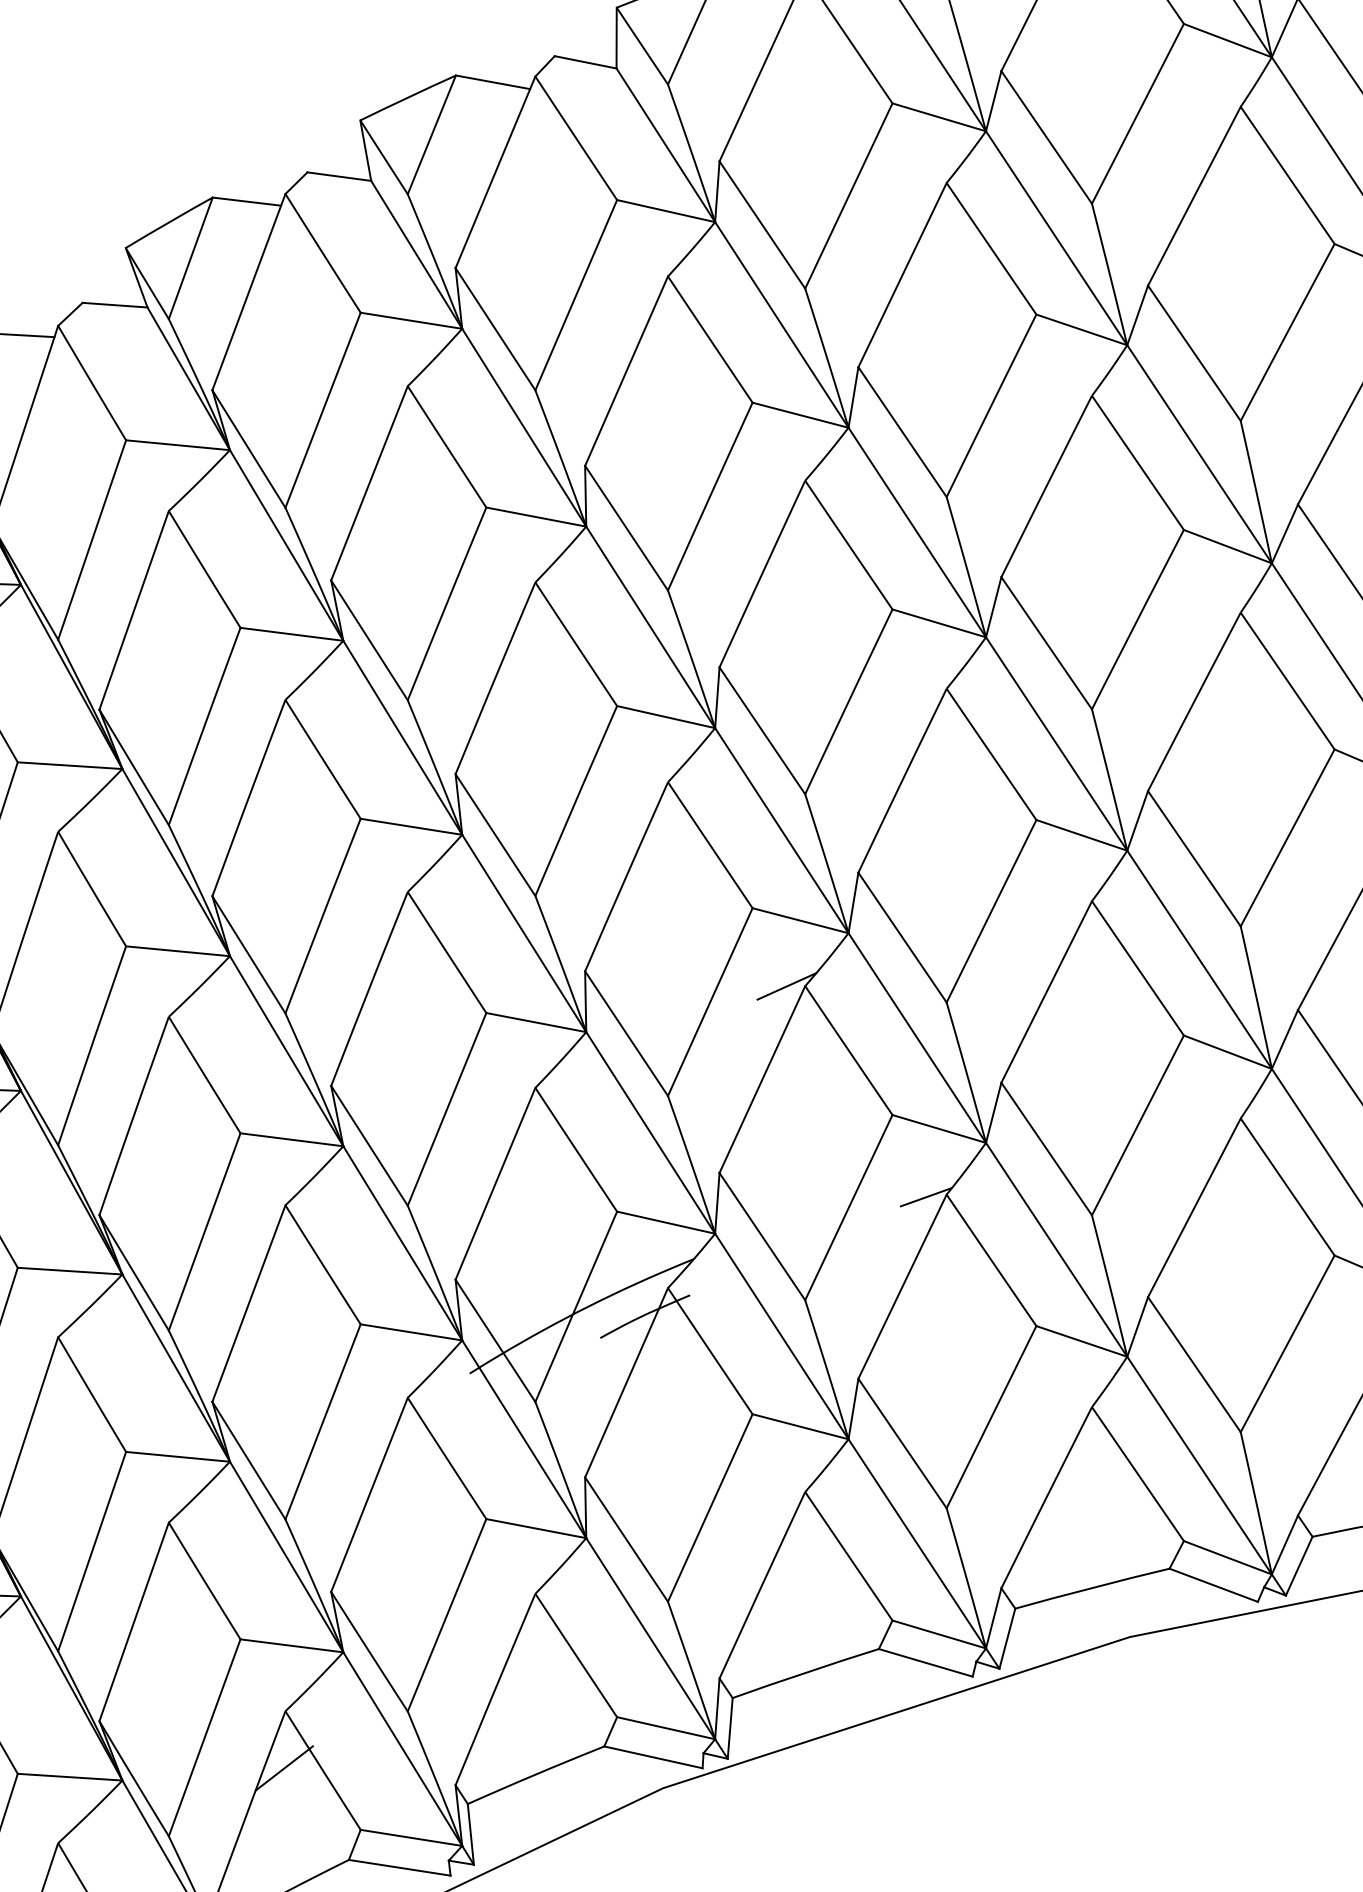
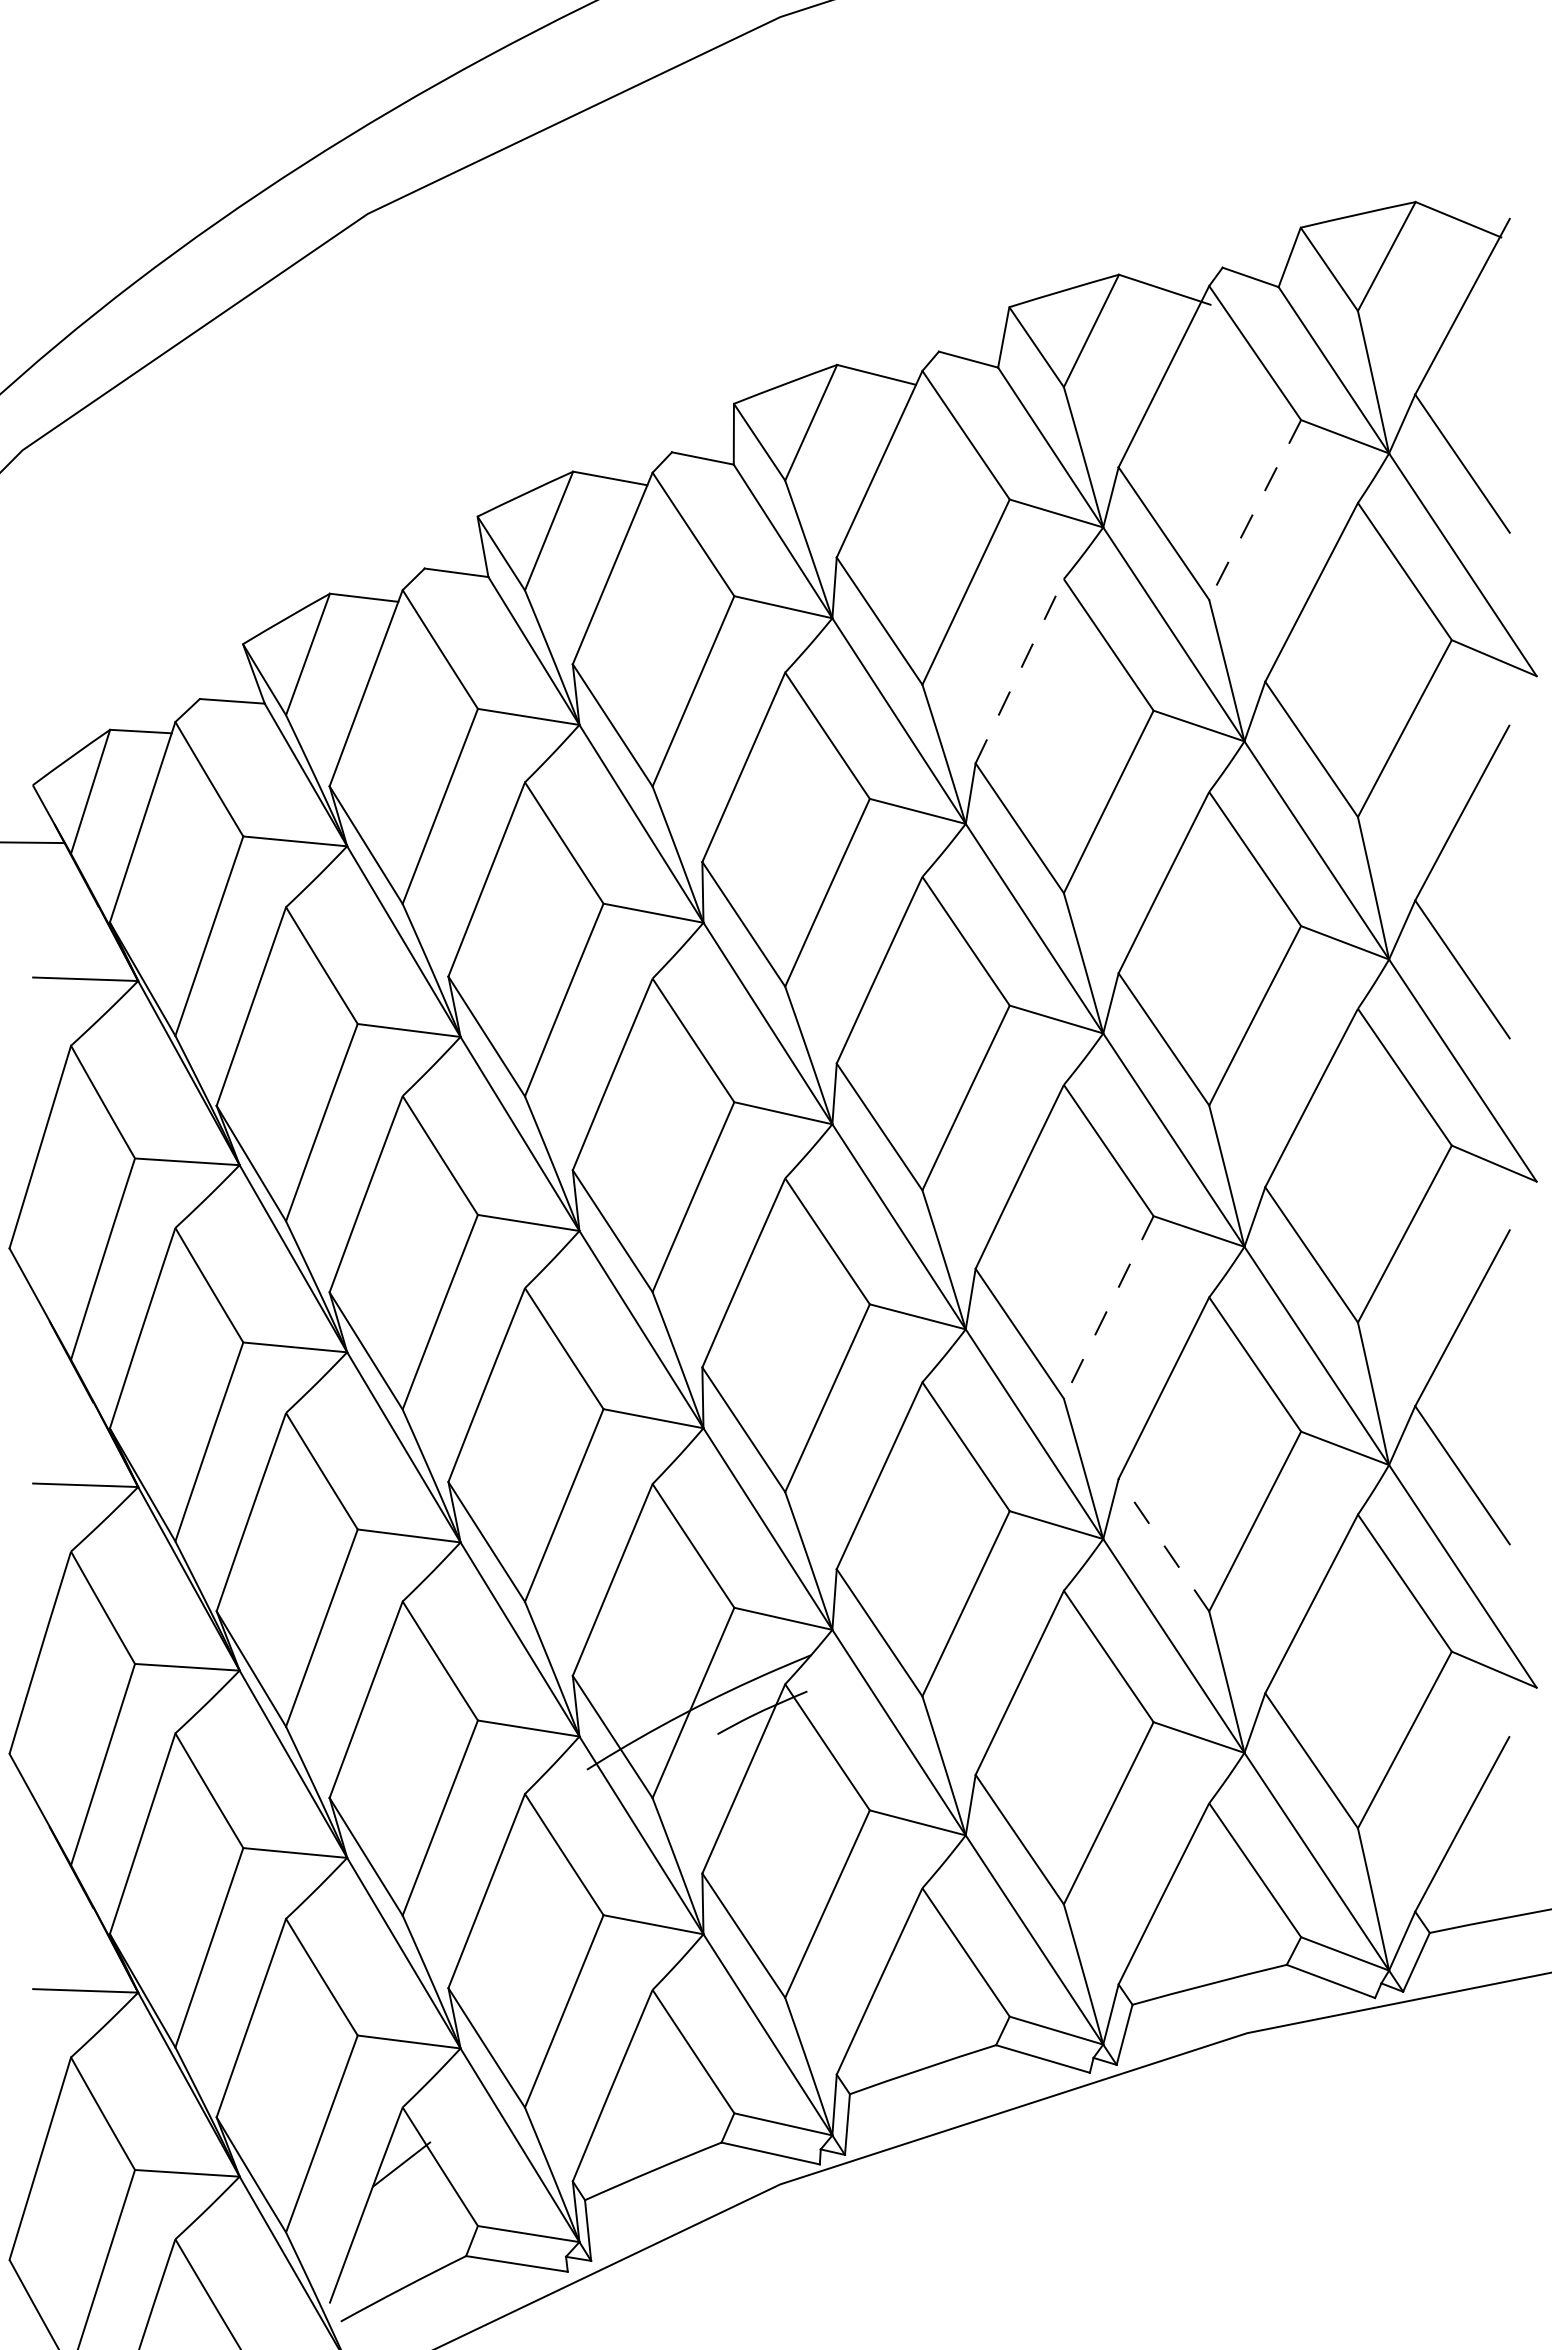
line: (1138, 113) -> (1255, 509), solid -> dashed
line: (902, 274) -> (1019, 670), solid -> dashed
line: (991, 911) -> (1108, 1307), solid -> dashed
line: (786, 986) -> (903, 1382), removed
line: (1046, 1148) -> (1163, 1544), solid -> dashed
line: (926, 1197) -> (1043, 1593), removed

